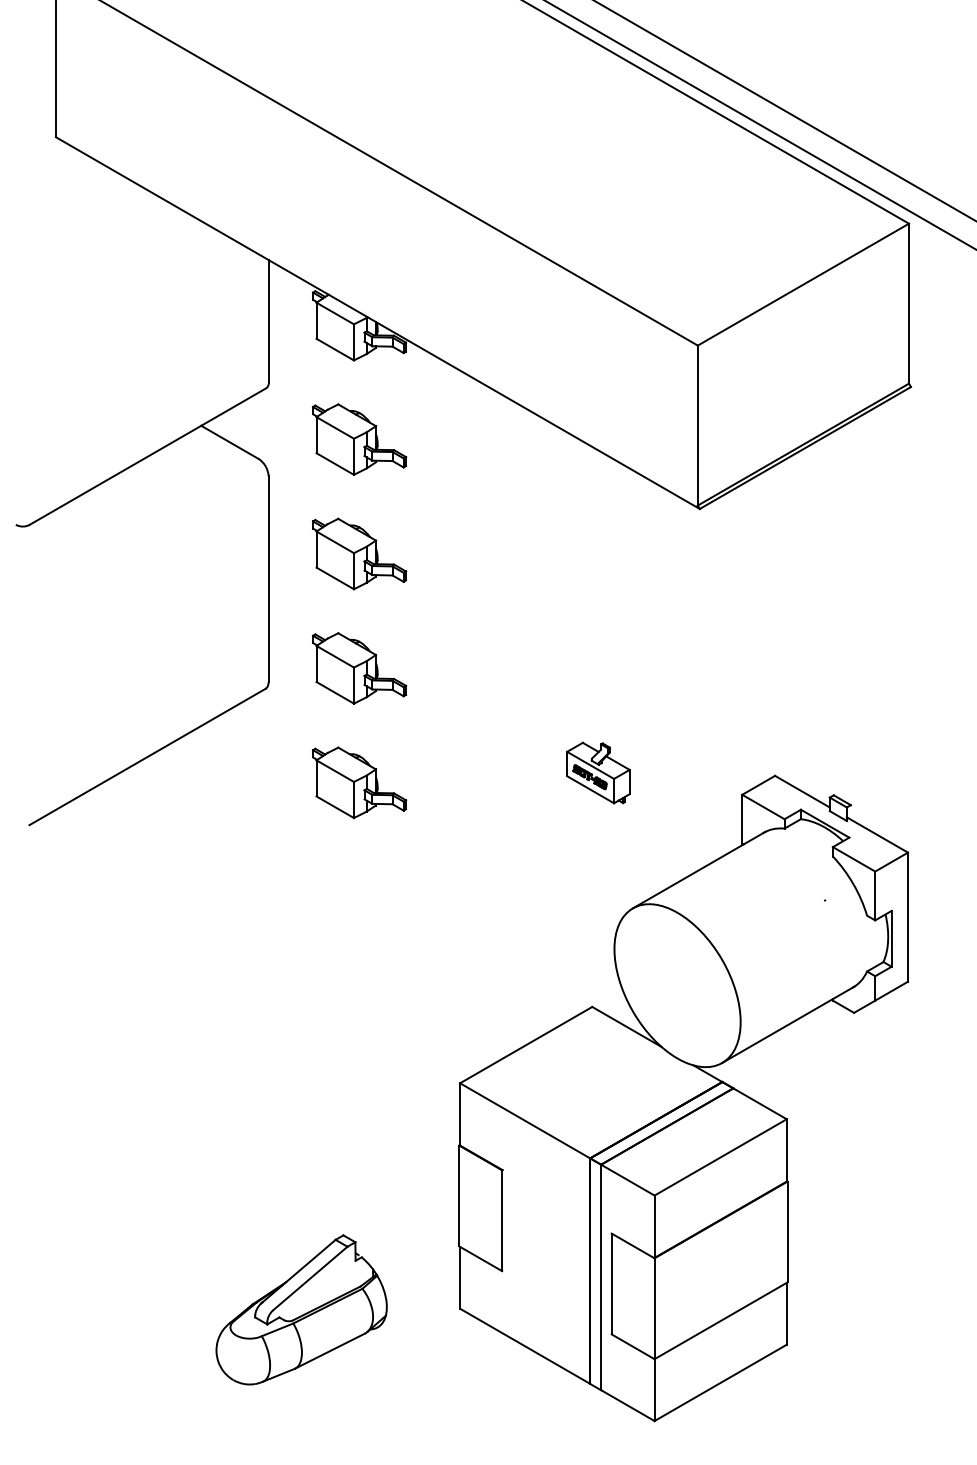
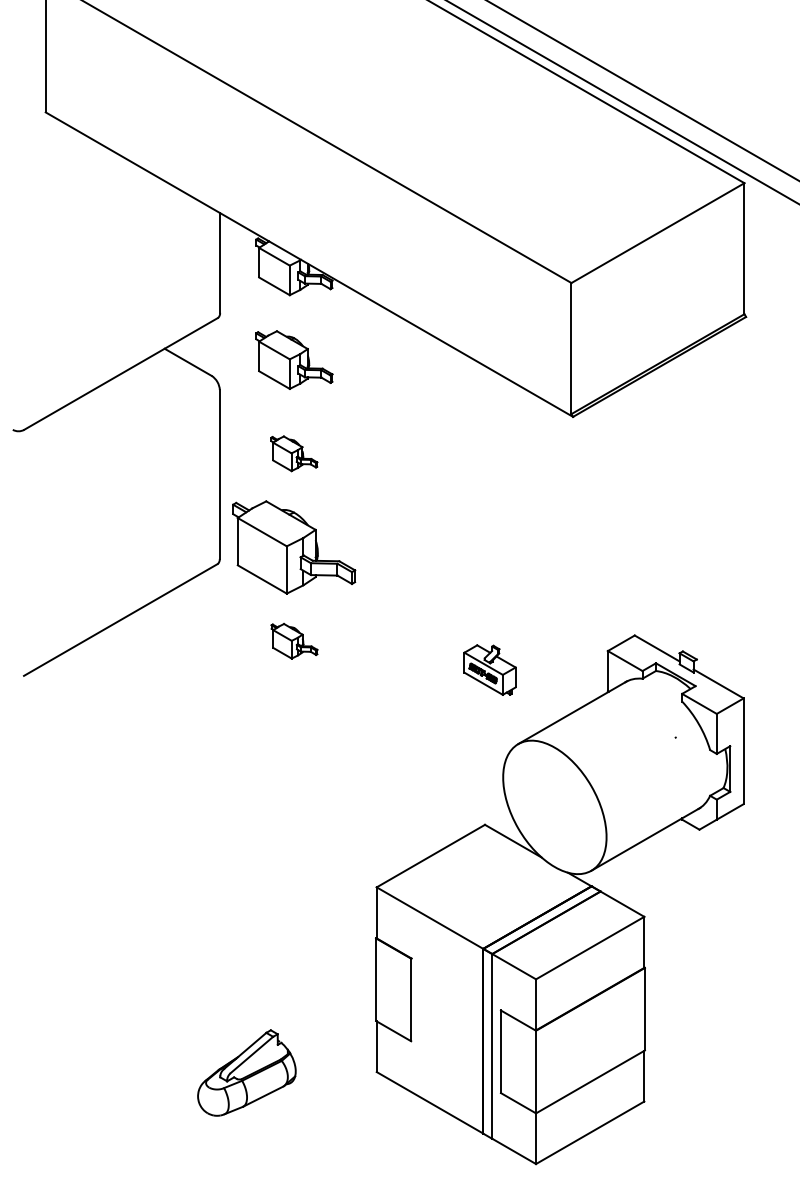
part: (359, 553) -> (294, 453), size x0.6
part: (359, 668) -> (294, 547), size x1.6
part: (598, 772) -> (490, 669), moved
part: (359, 782) -> (294, 640), size x0.6
part: (301, 1309) -> (246, 1072), size x0.7

